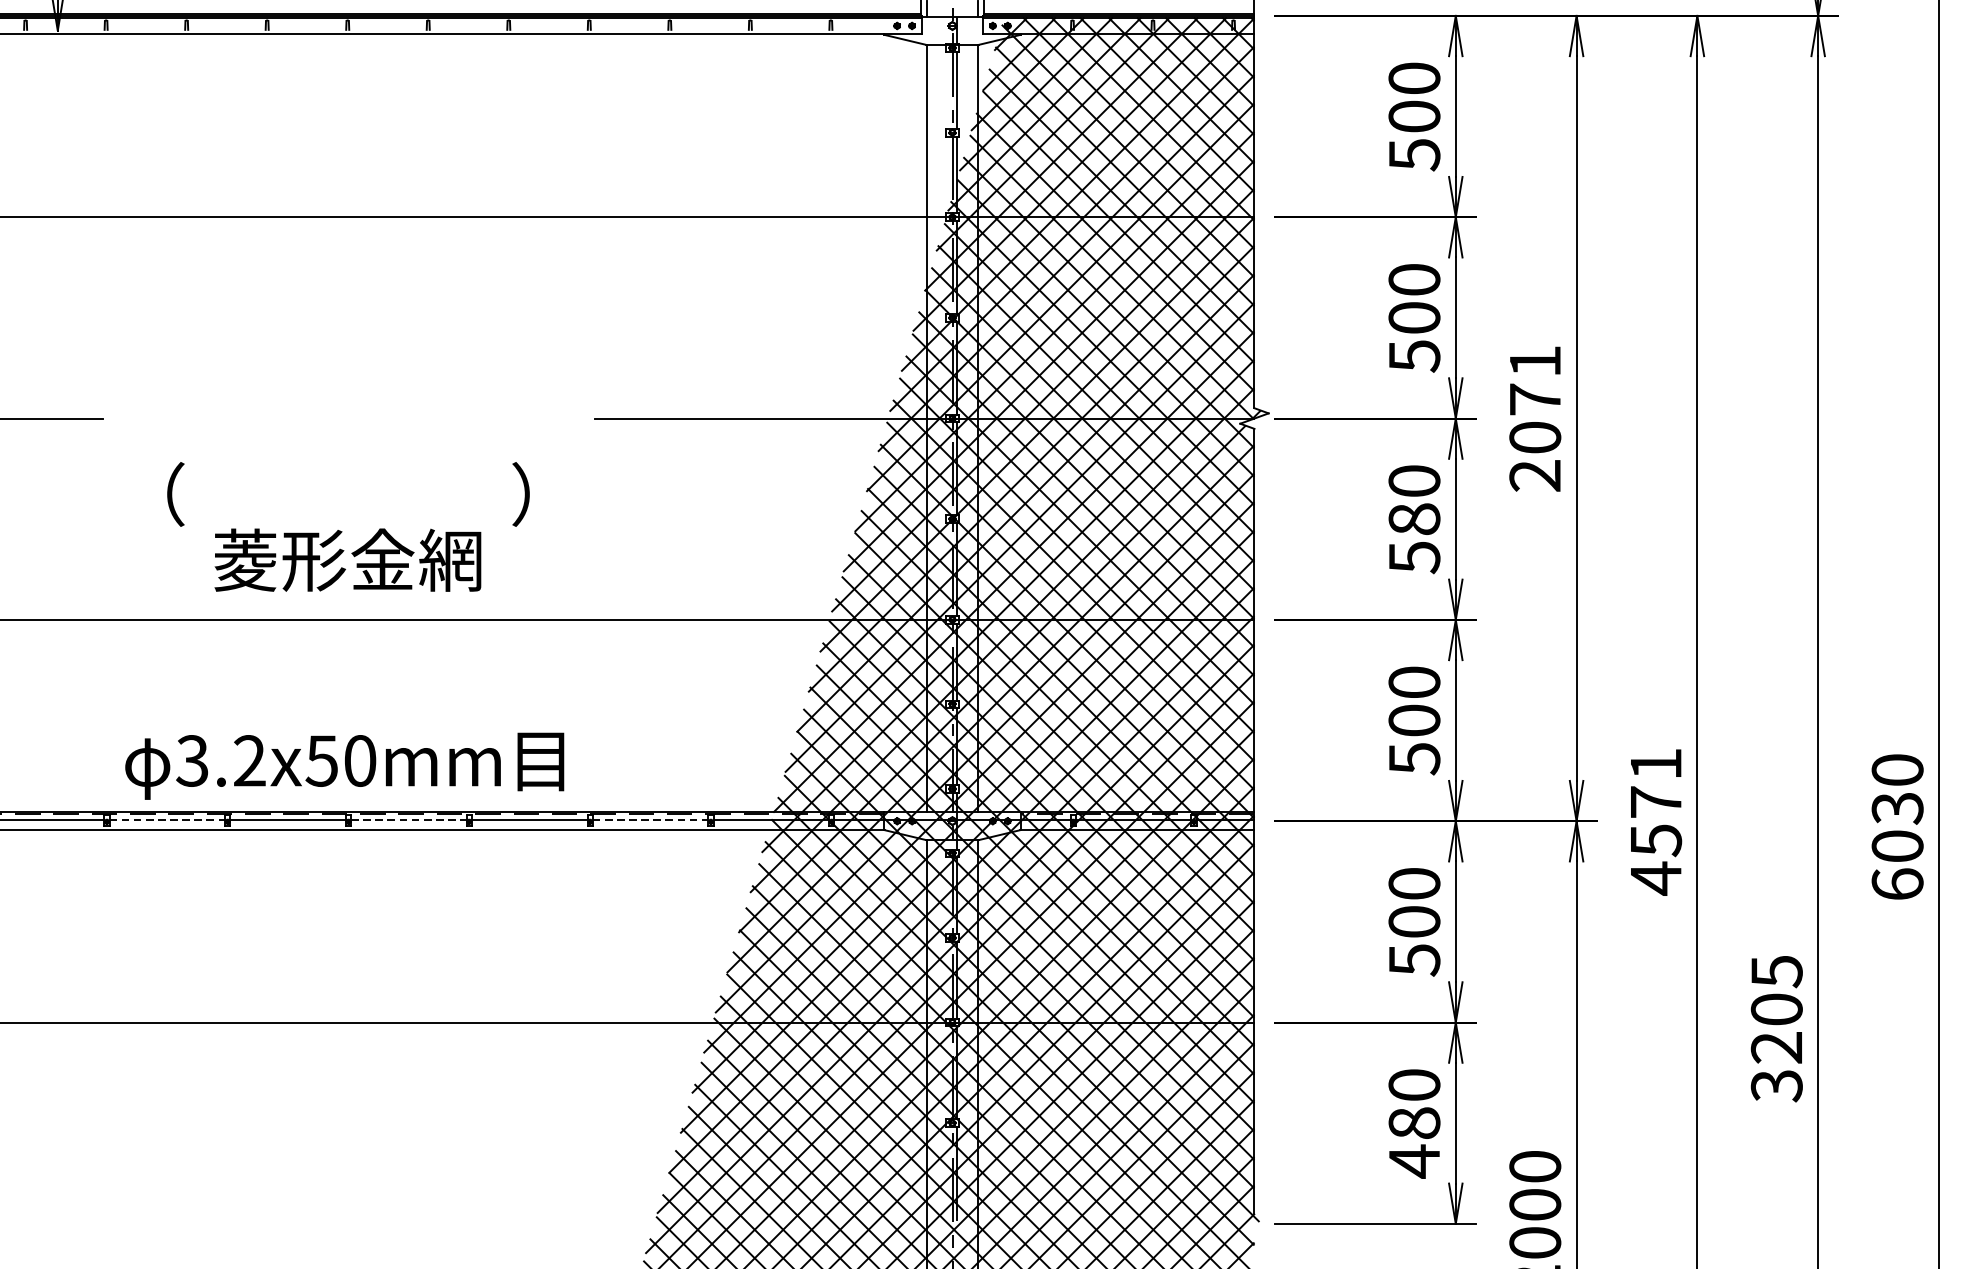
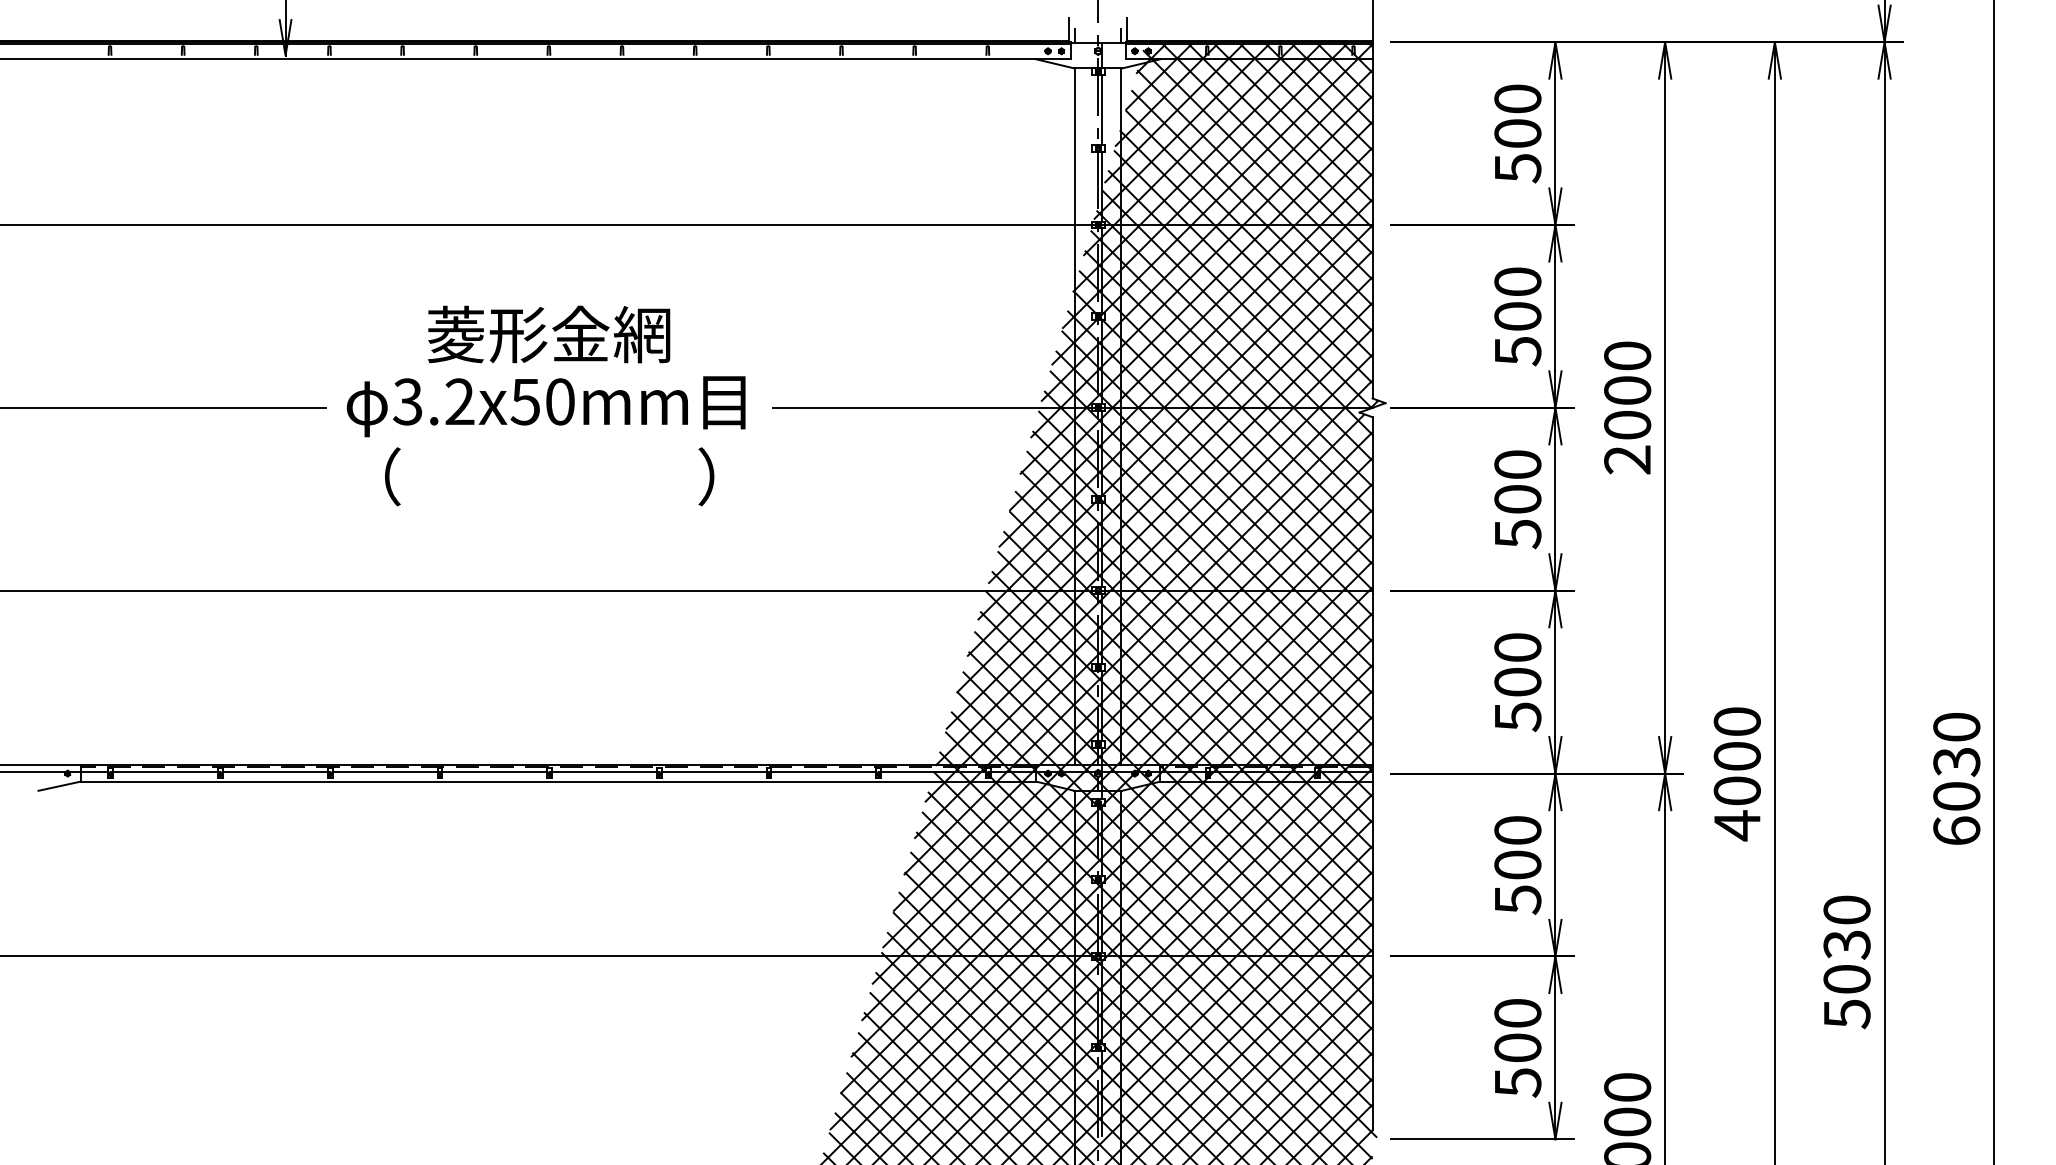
text: (1535, 379) -> (1627, 372), 2071 -> 2000
text: (1414, 518) -> (1517, 498), 580 -> 500
text: (348, 560) -> (549, 334), moved
text: (343, 766) -> (545, 406), moved
text: (1655, 802) -> (1736, 756), 4571 -> 4000
line: (167, 819) -> (385, 772), dashed -> solid
line: (410, 819) -> (605, 772), dashed -> solid
line: (651, 819) -> (824, 772), dashed -> solid
text: (1776, 1029) -> (1846, 962), 3205 -> 5030
text: (1414, 1142) -> (1517, 1065), 480 -> 500

